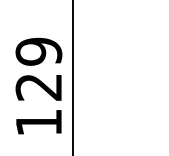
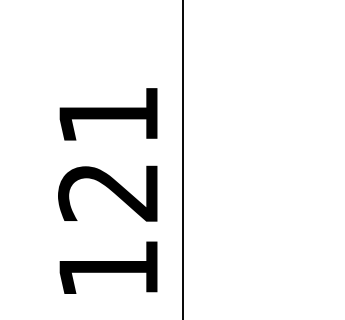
text: (38, 51) -> (107, 115), 129 -> 121

